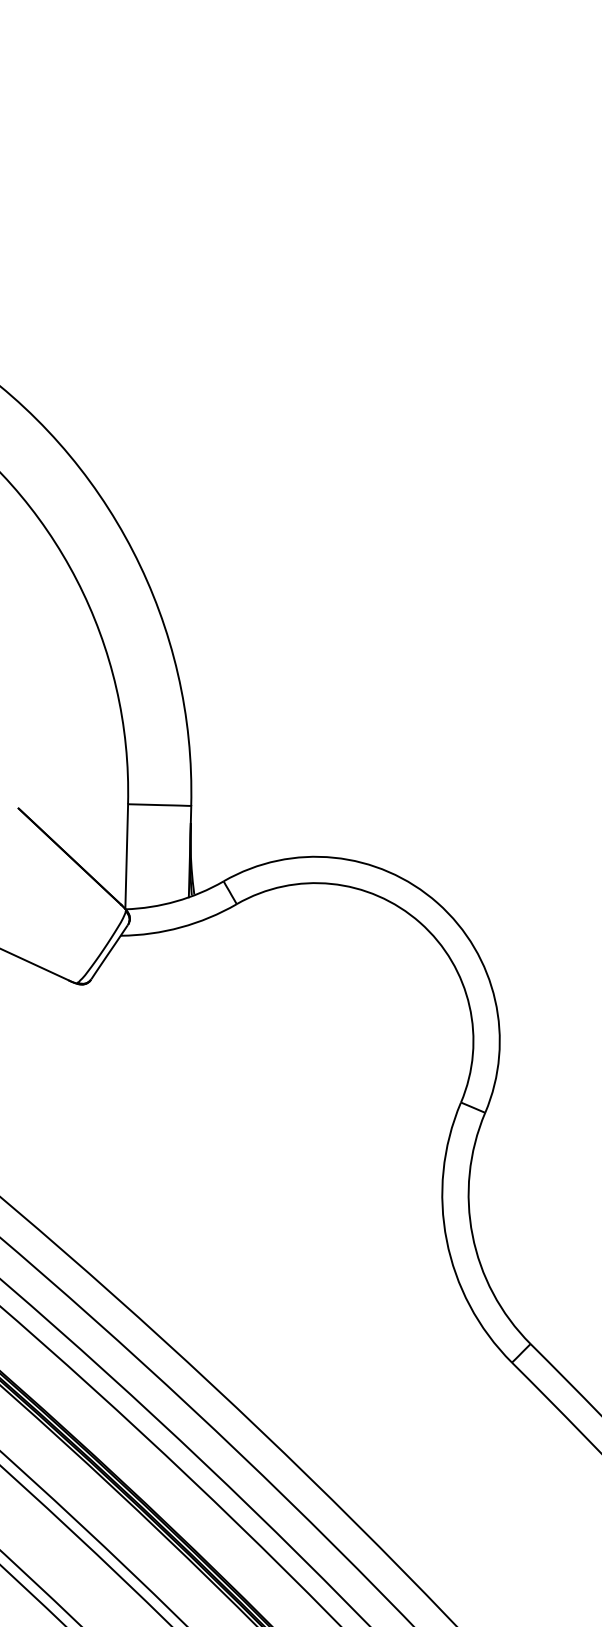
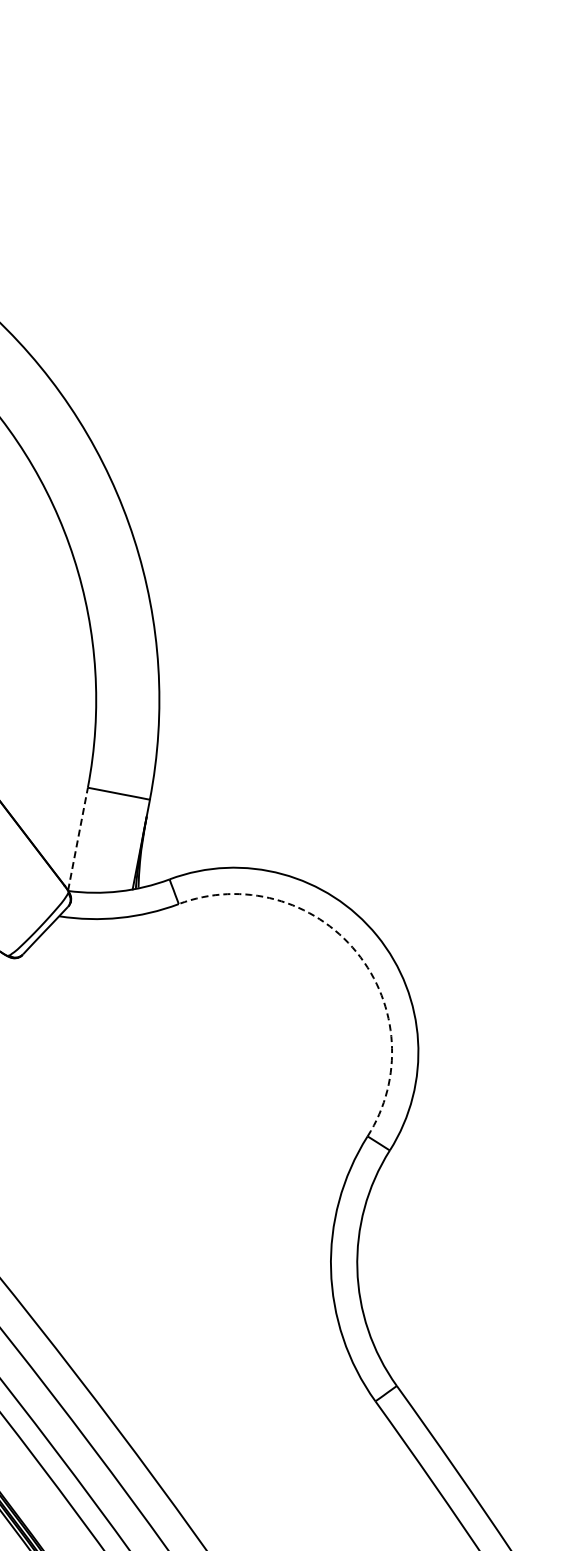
line: (126, 856) -> (77, 839), solid -> dashed
arc: (420, 922) -> (357, 952), solid -> dashed

